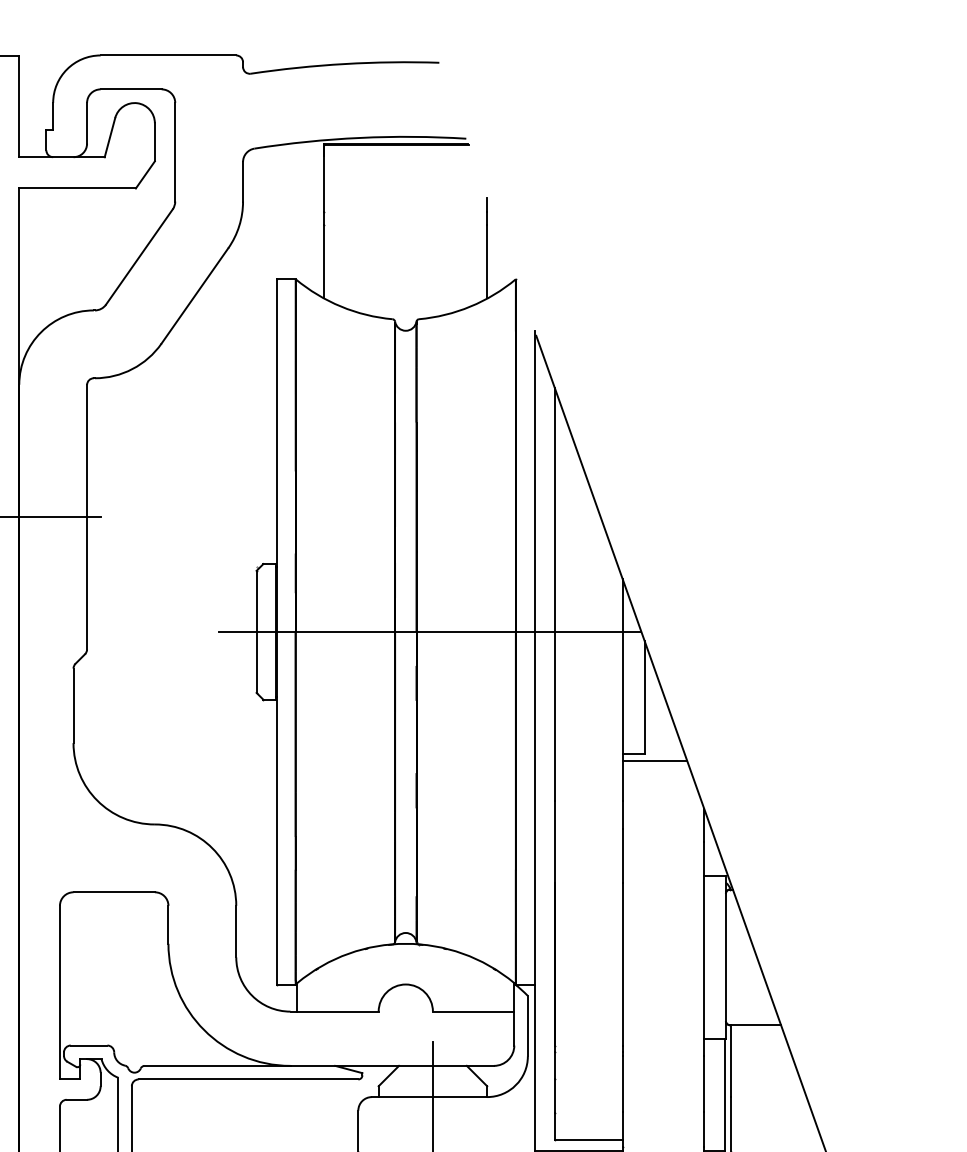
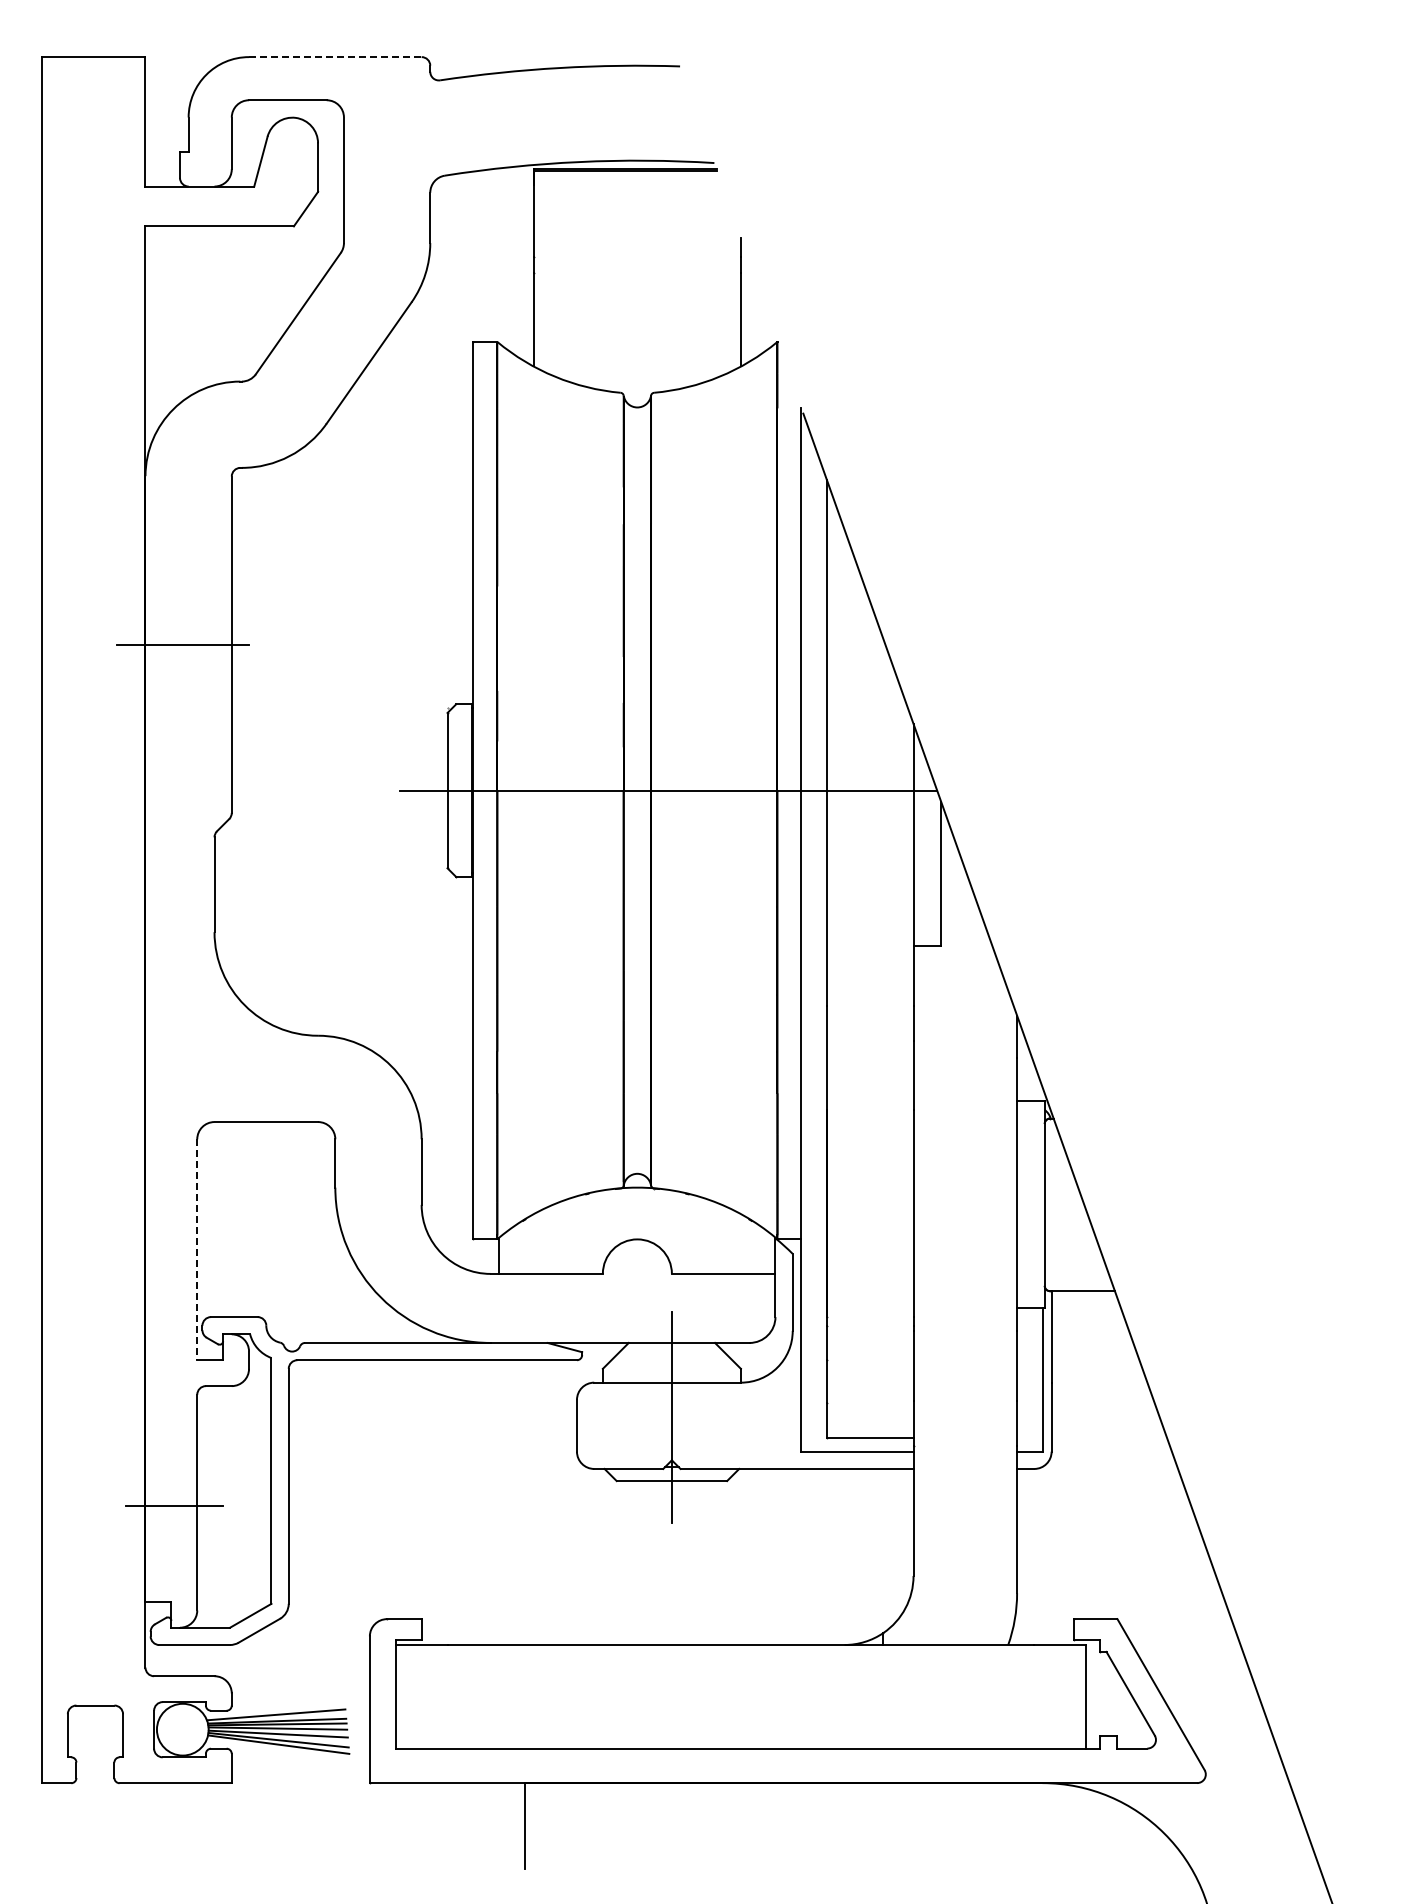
line: (168, 55) -> (335, 57), solid -> dashed
line: (654, 760) -> (954, 954), removed
line: (60, 993) -> (197, 1250), solid -> dashed

